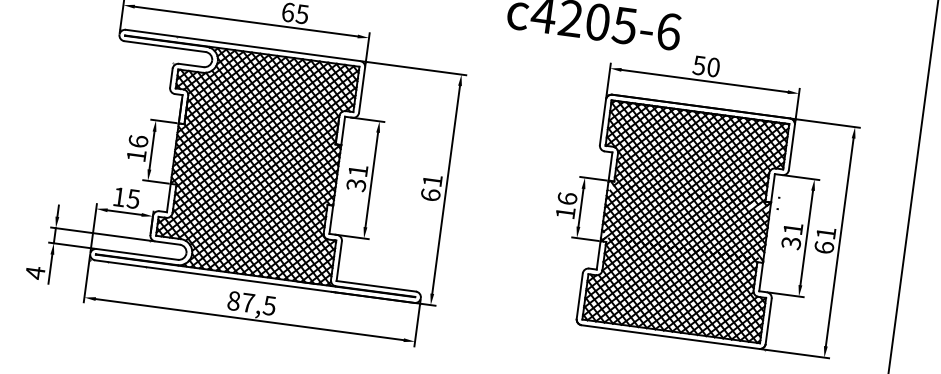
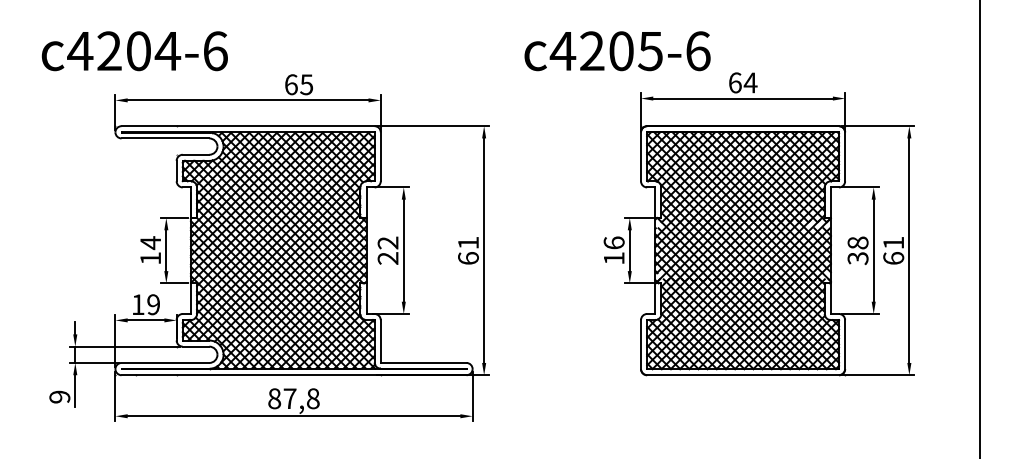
text: (706, 66) -> (742, 82), 50 -> 64
text: (138, 141) -> (150, 243), 16 -> 14
text: (356, 177) -> (387, 250), 31 -> 22
text: (133, 198) -> (153, 304), 15 -> 19
text: (792, 228) -> (857, 242), 31 -> 38
text: (34, 273) -> (59, 397), 4 -> 9
text: (269, 305) -> (312, 398), 87,5 -> 87,8

